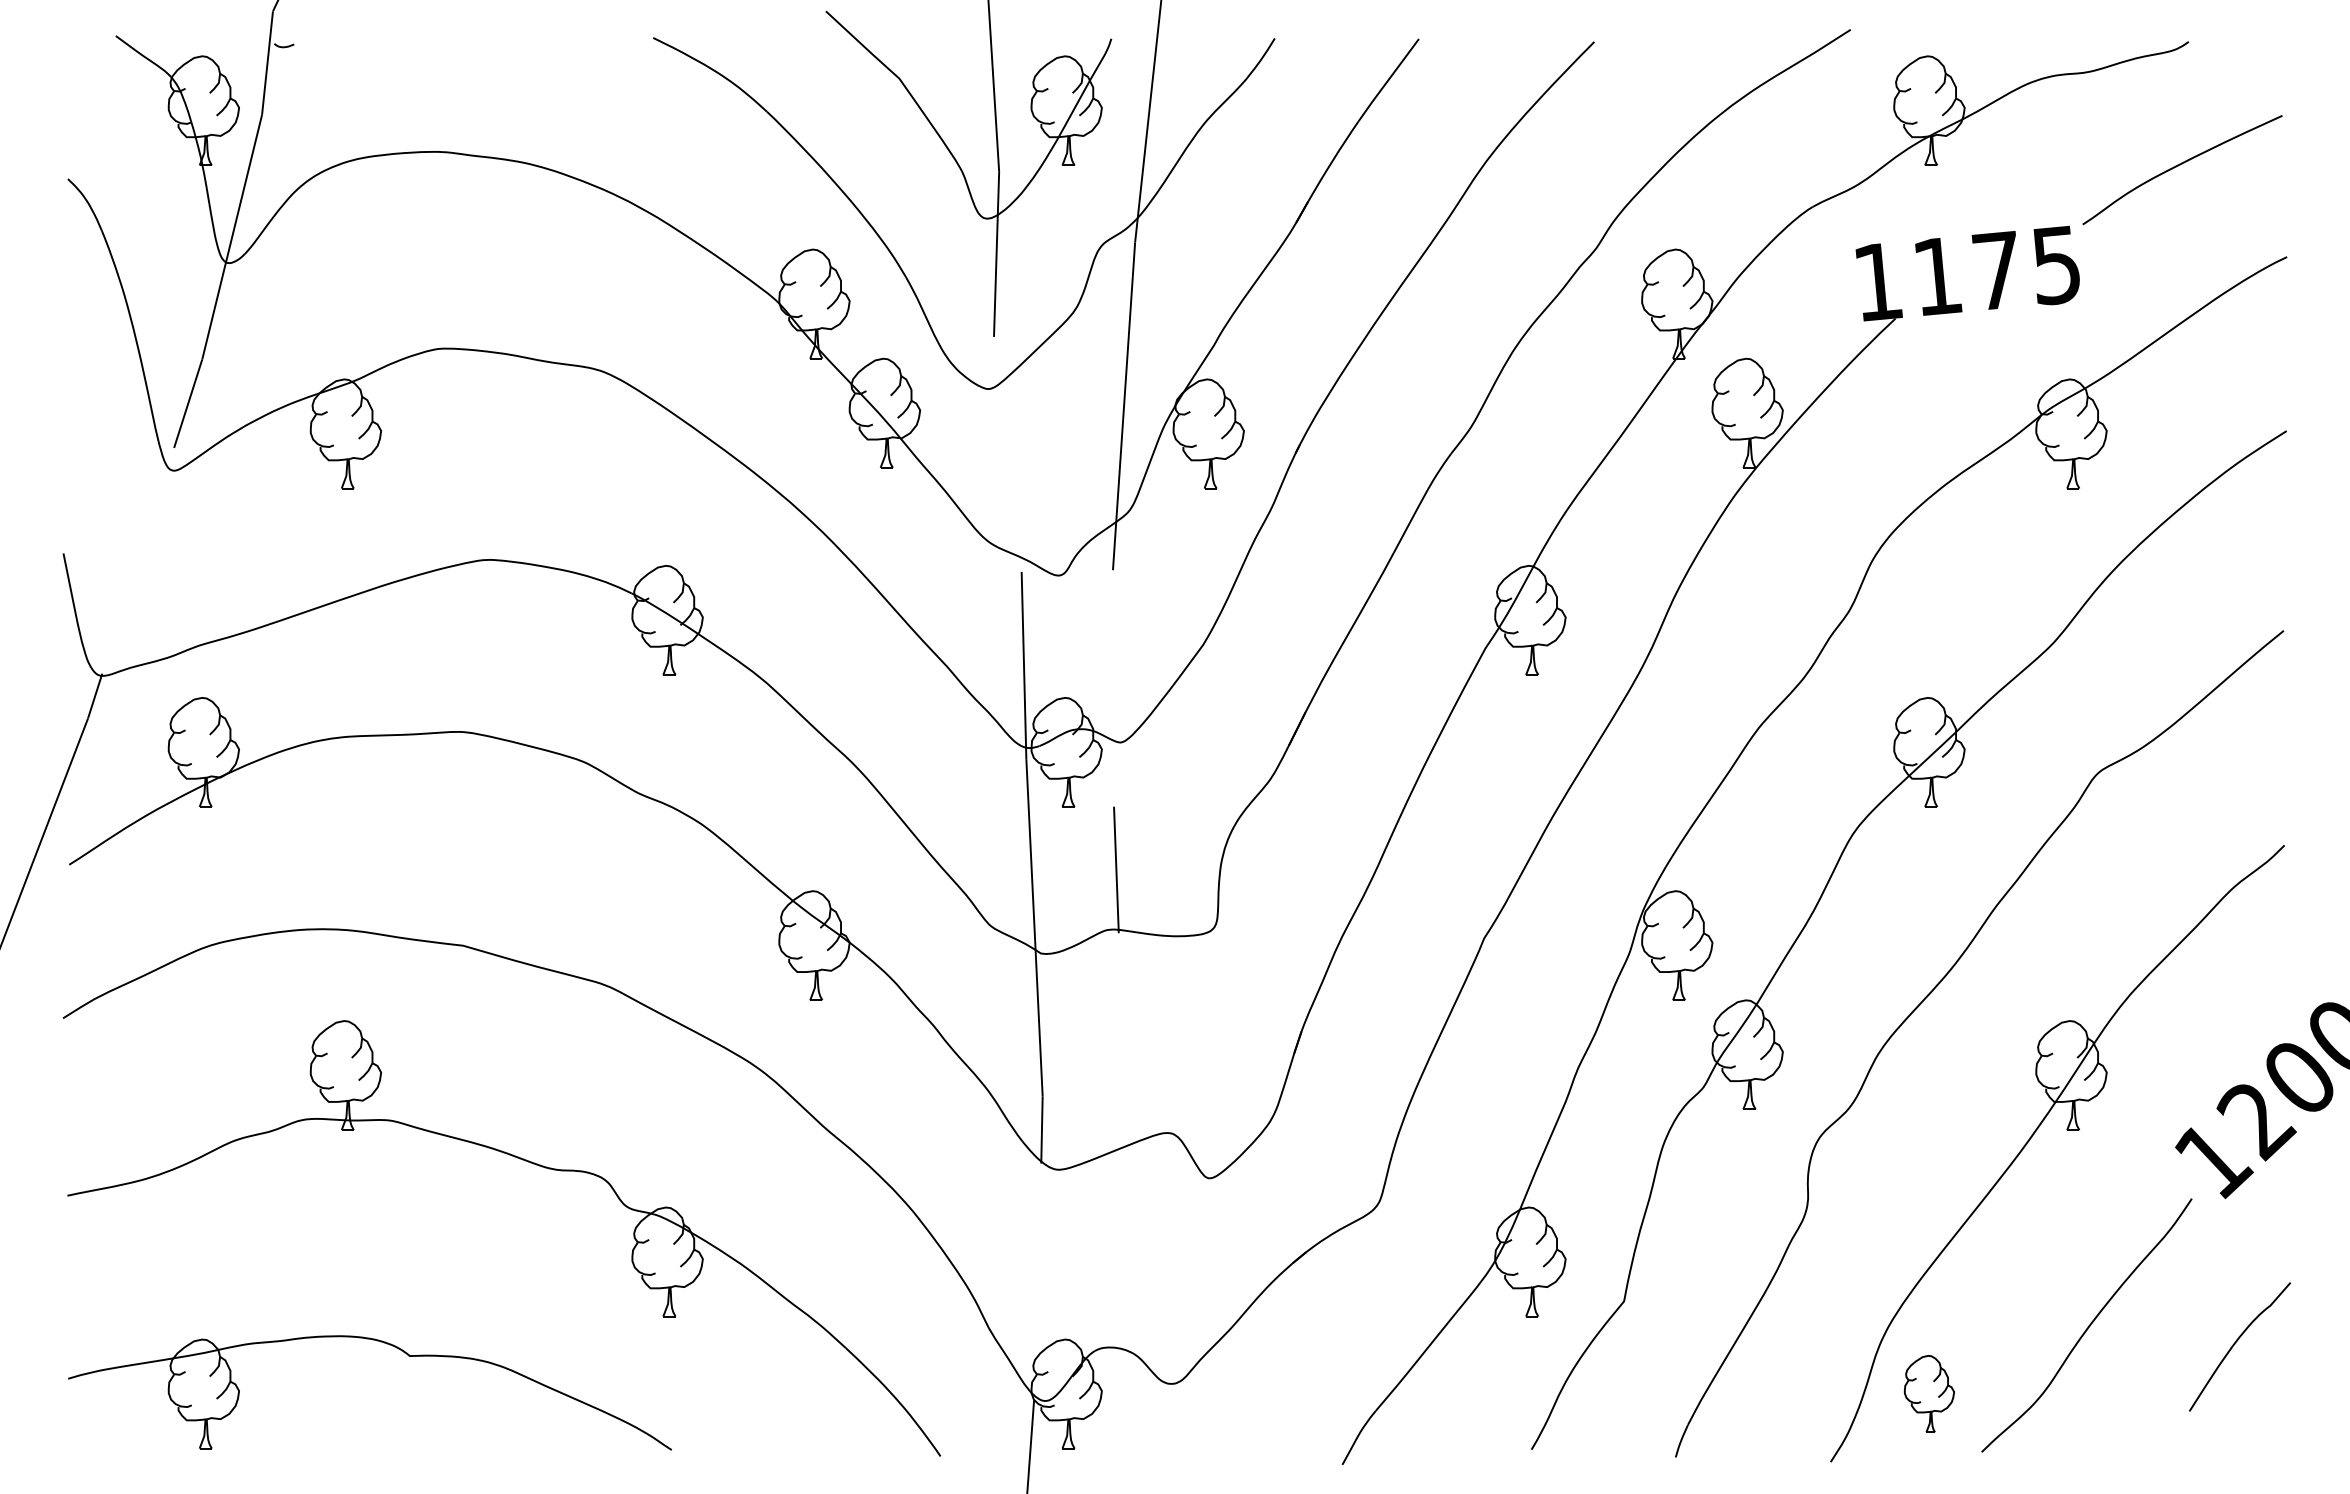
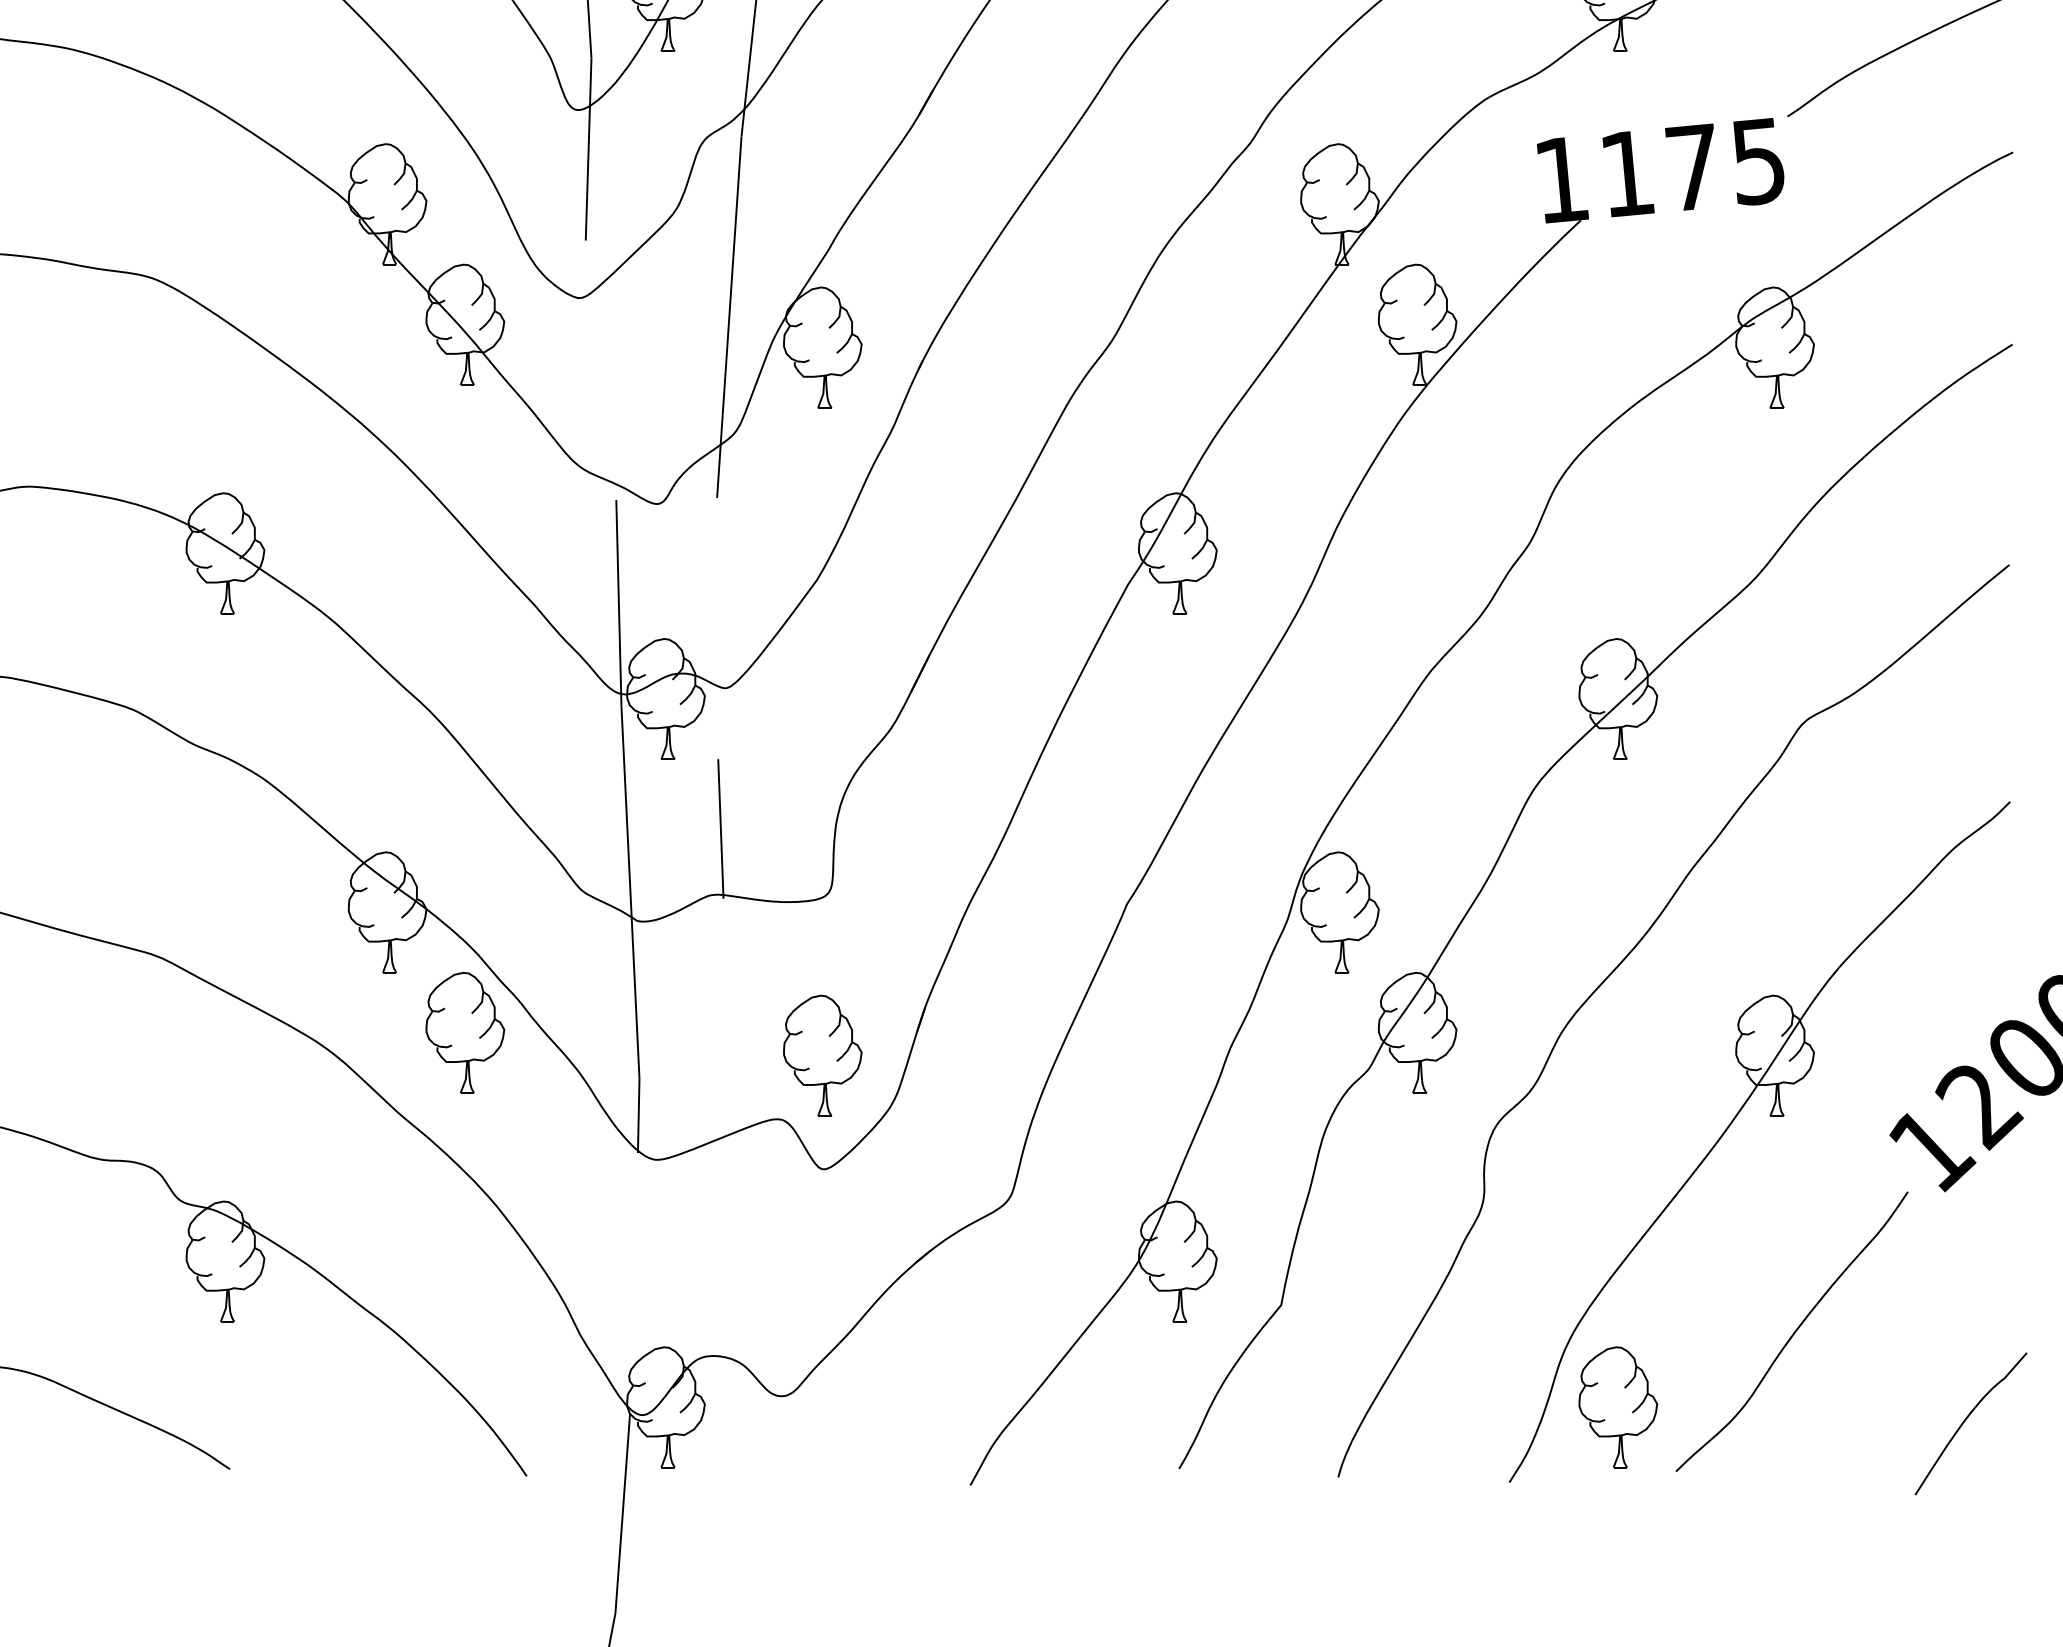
part: (884, 1054) -> (464, 1032), added
part: (1208, 1075) -> (822, 1055), added
curve: (2235, 1344) -> (1966, 1421), moved
part: (1929, 1393) -> (1618, 1406), size x1.43

